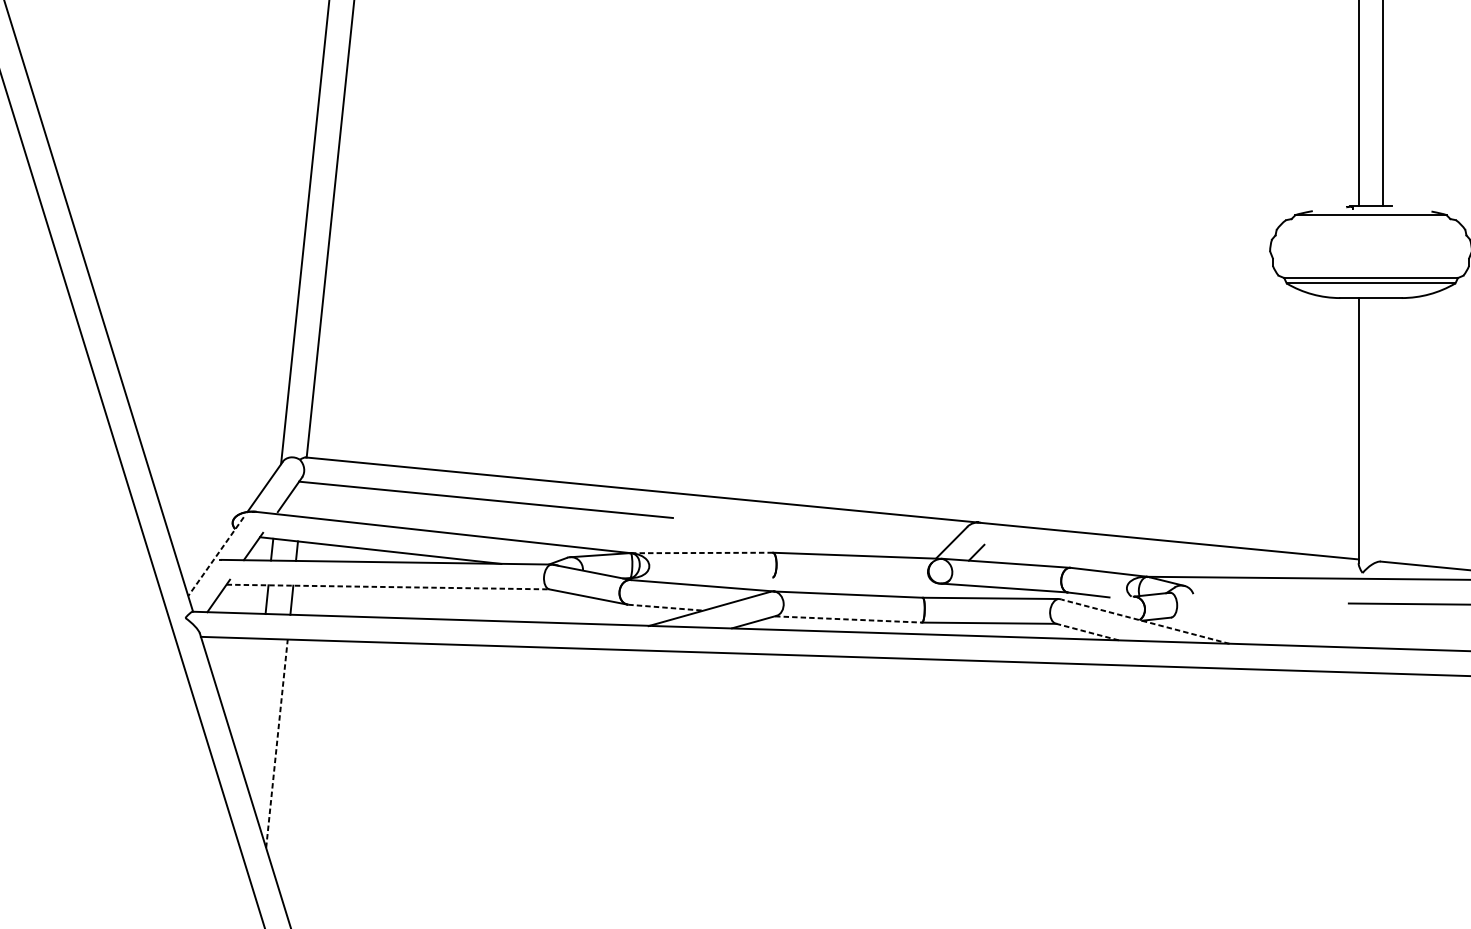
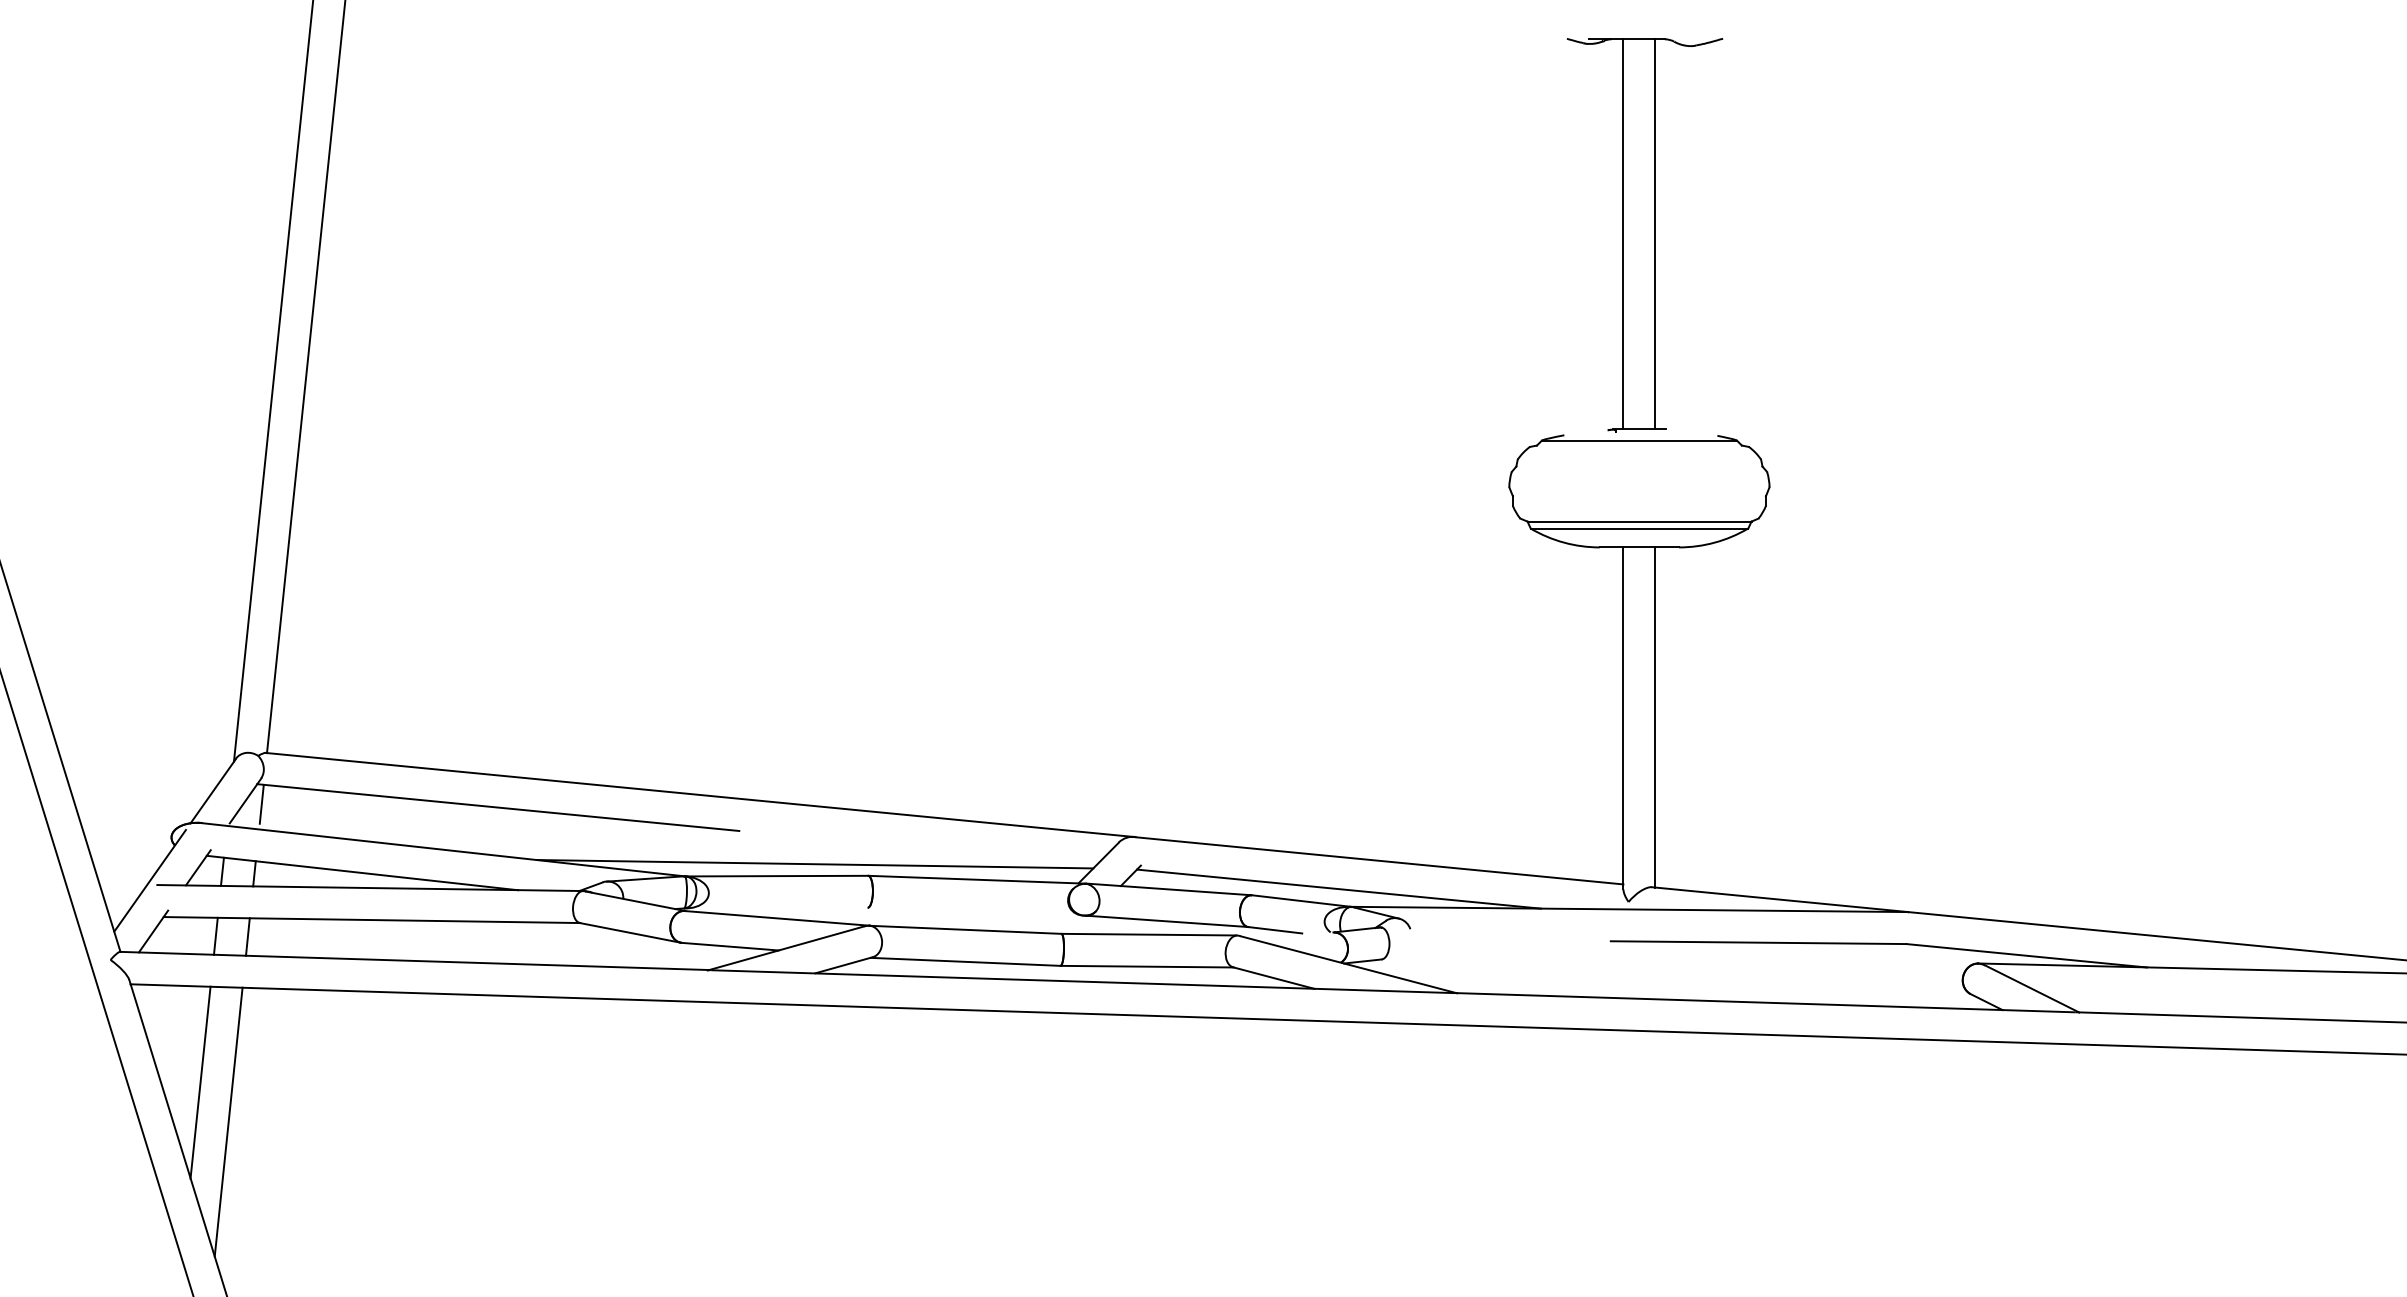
line: (1383, 429) -> (1655, 717), added
line: (302, 496) -> (261, 803), added
line: (731, 543) -> (814, 864), added
line: (701, 553) -> (776, 876), dashed -> solid
line: (215, 557) -> (149, 881), dashed -> solid
line: (1137, 562) -> (1338, 888), added
line: (388, 587) -> (372, 920), dashed -> solid
line: (666, 607) -> (730, 946), dashed -> solid
line: (848, 619) -> (965, 961), dashed -> solid
line: (1145, 621) -> (1348, 964), dashed -> solid
line: (1088, 632) -> (1274, 978), dashed -> solid
line: (255, 713) -> (200, 1082), added
line: (276, 743) -> (228, 1121), dashed -> solid

